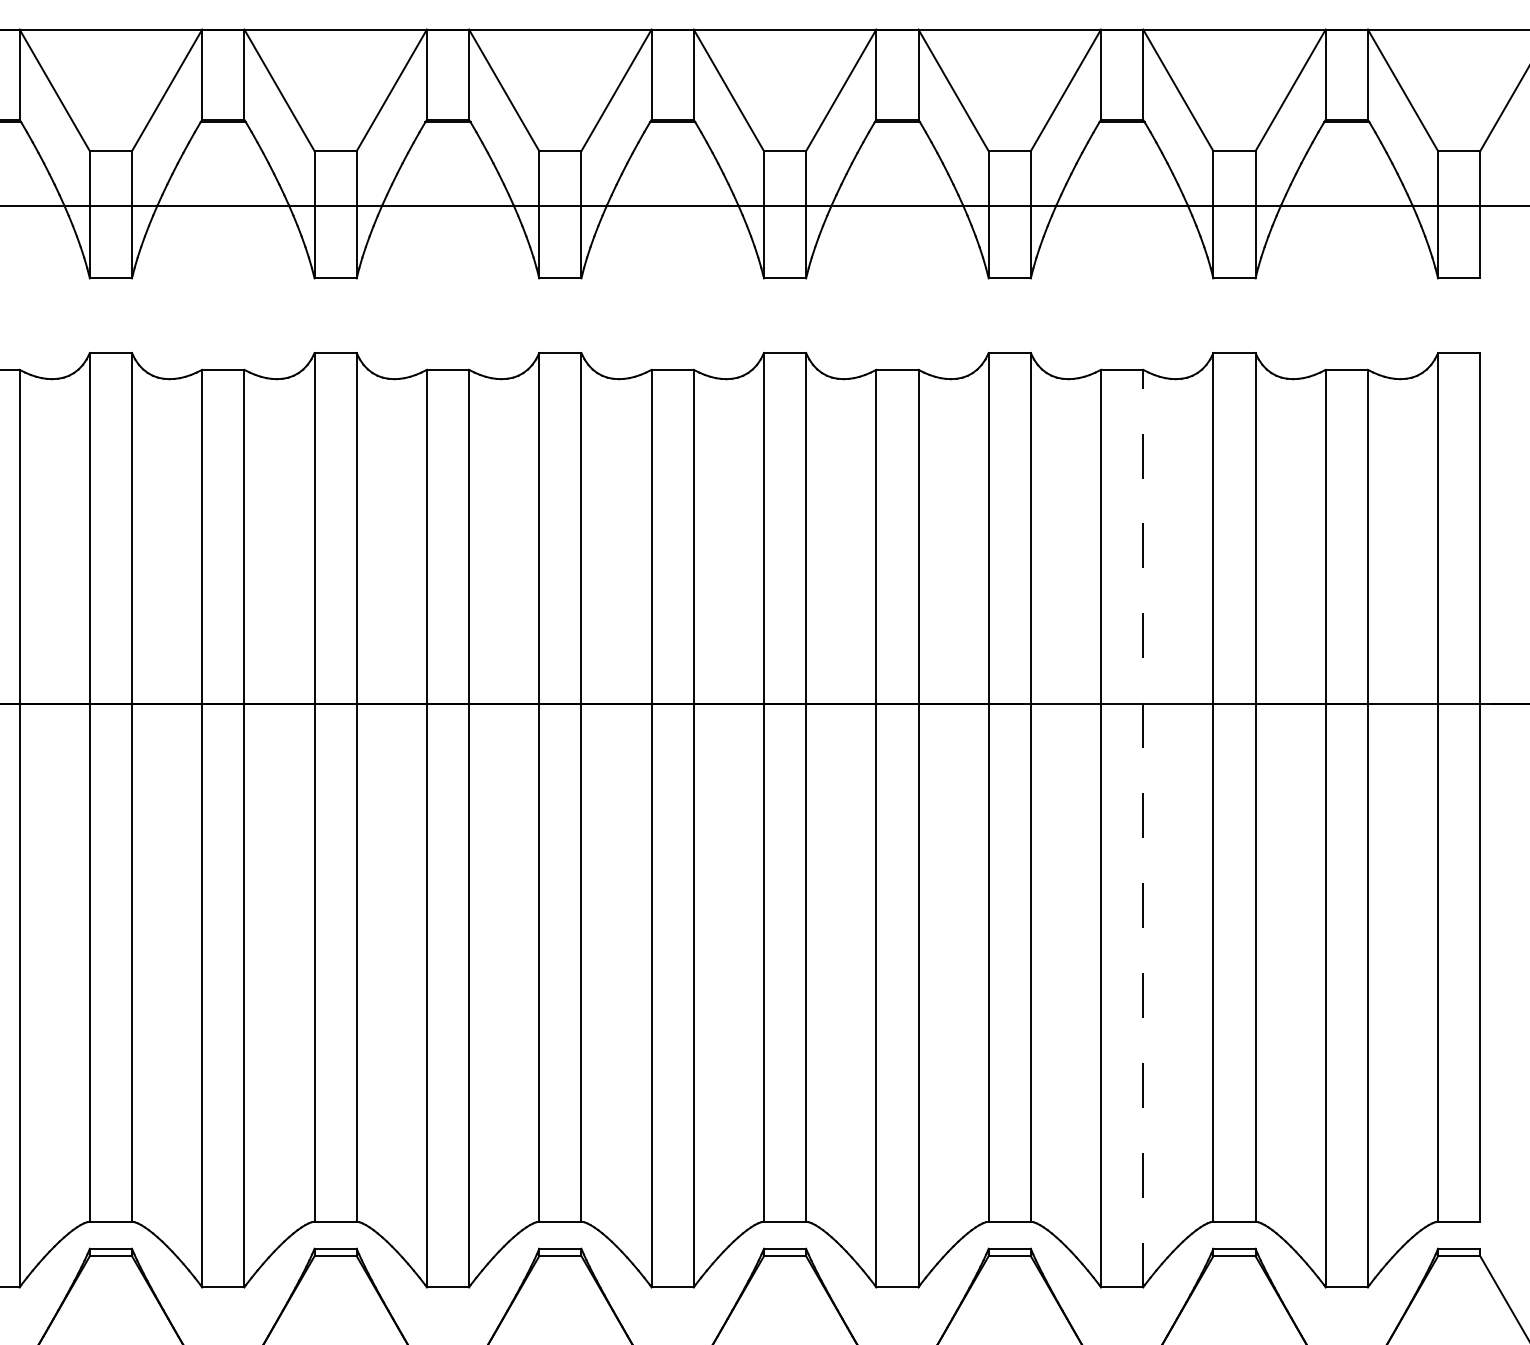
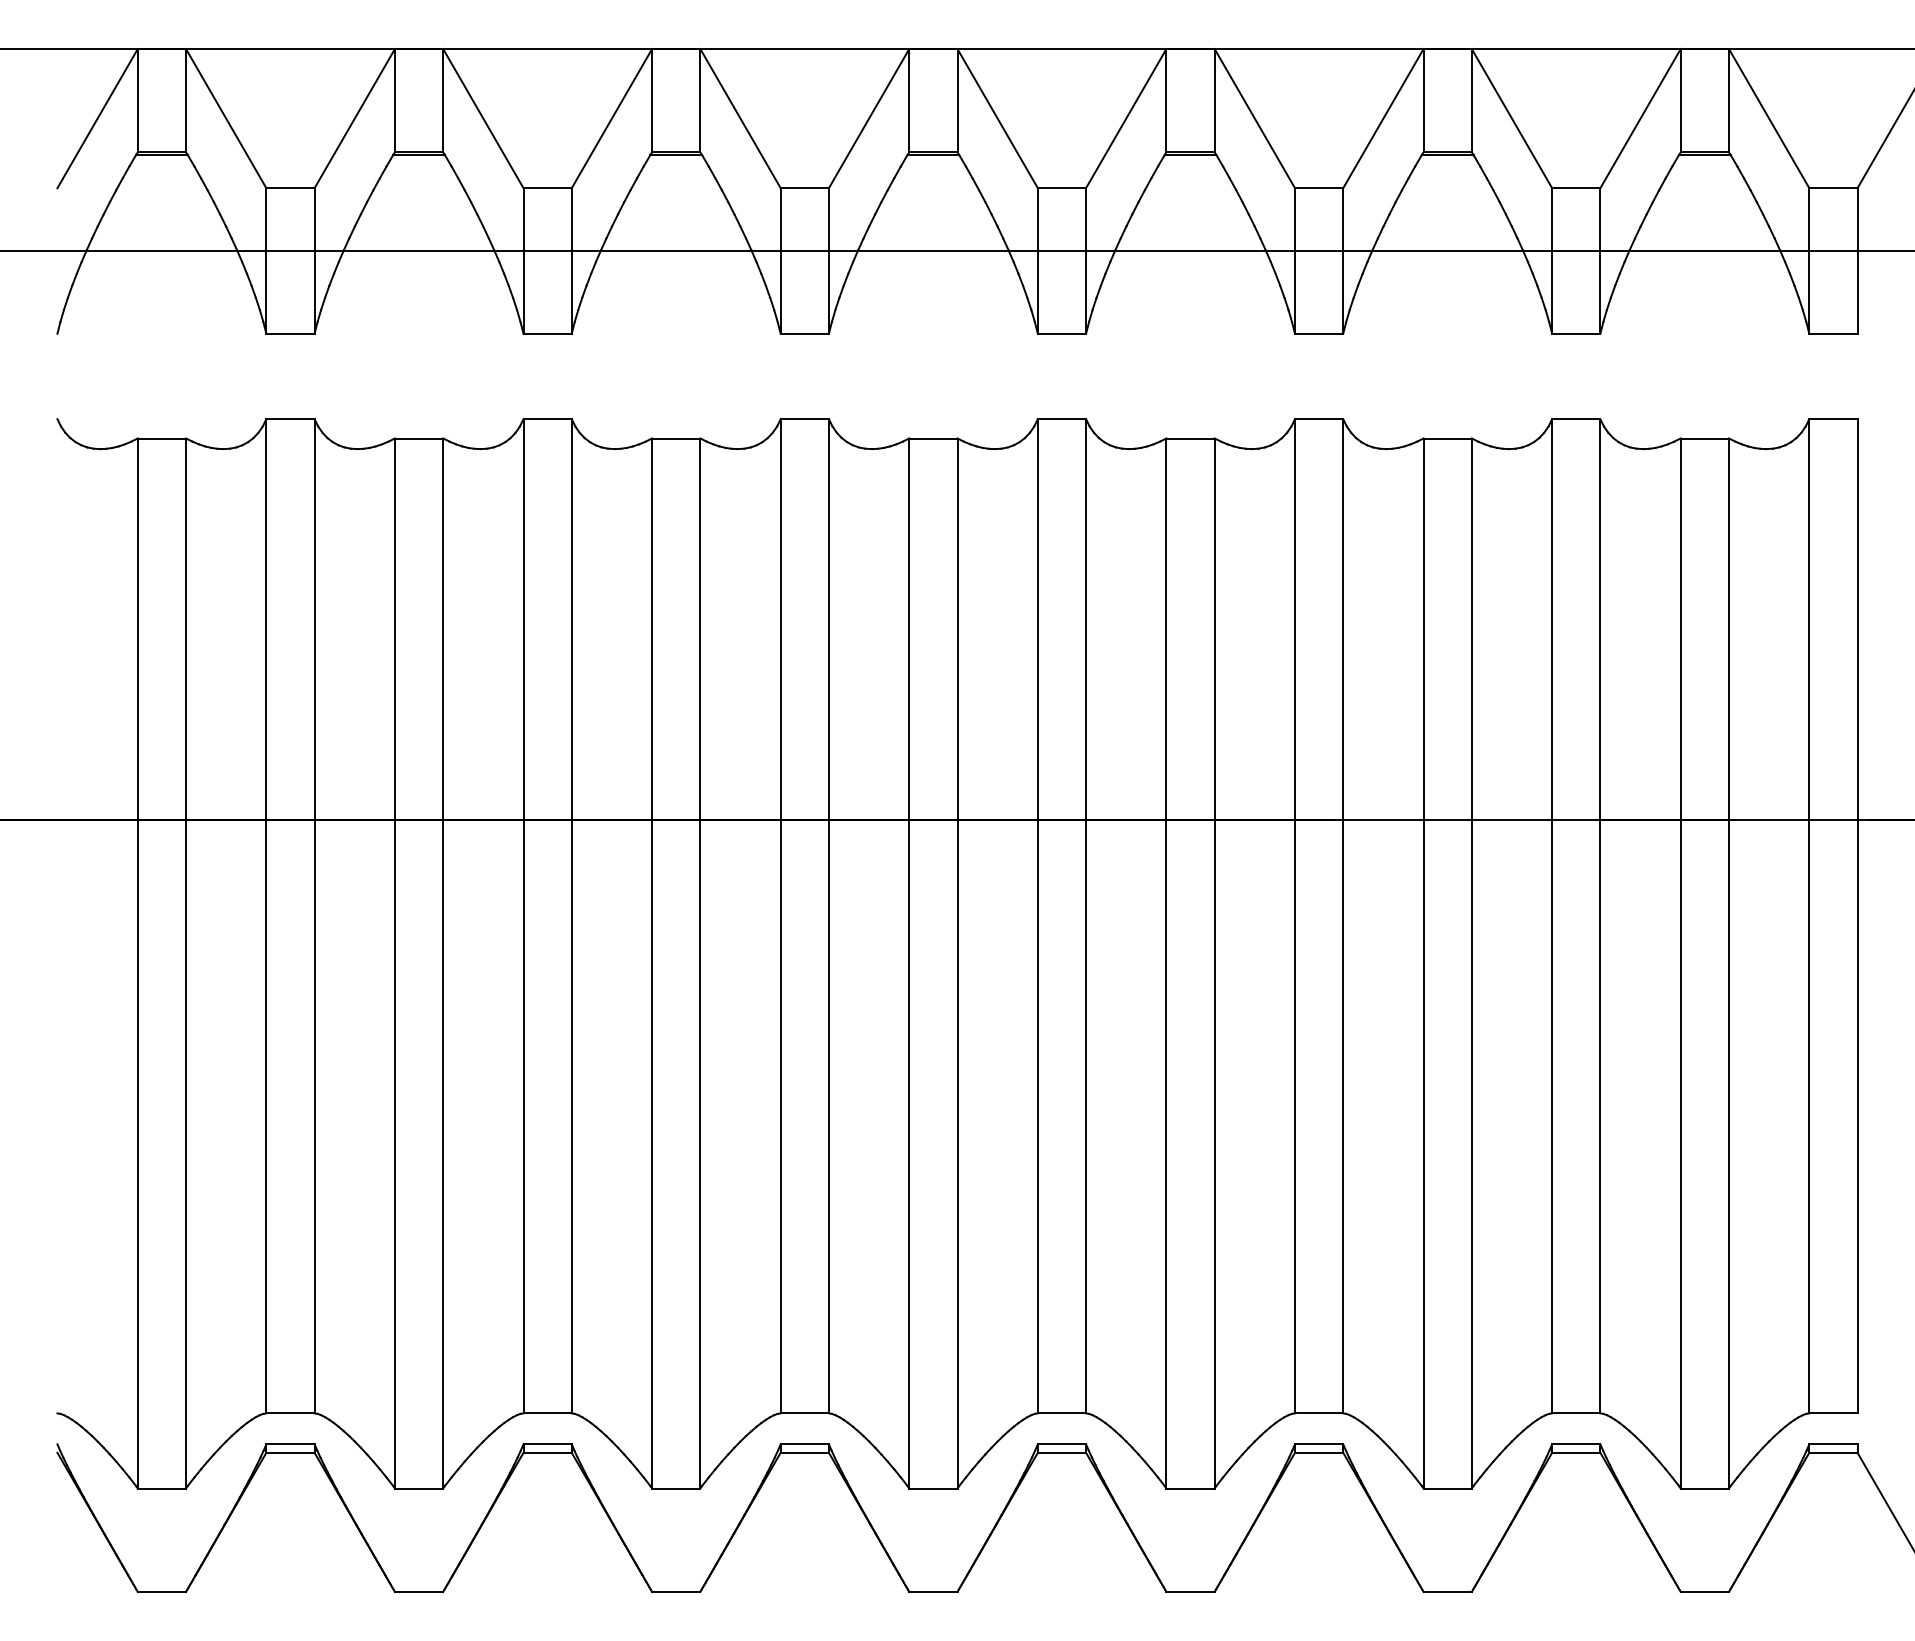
line: (1142, 828) -> (1471, 963), dashed -> solid

